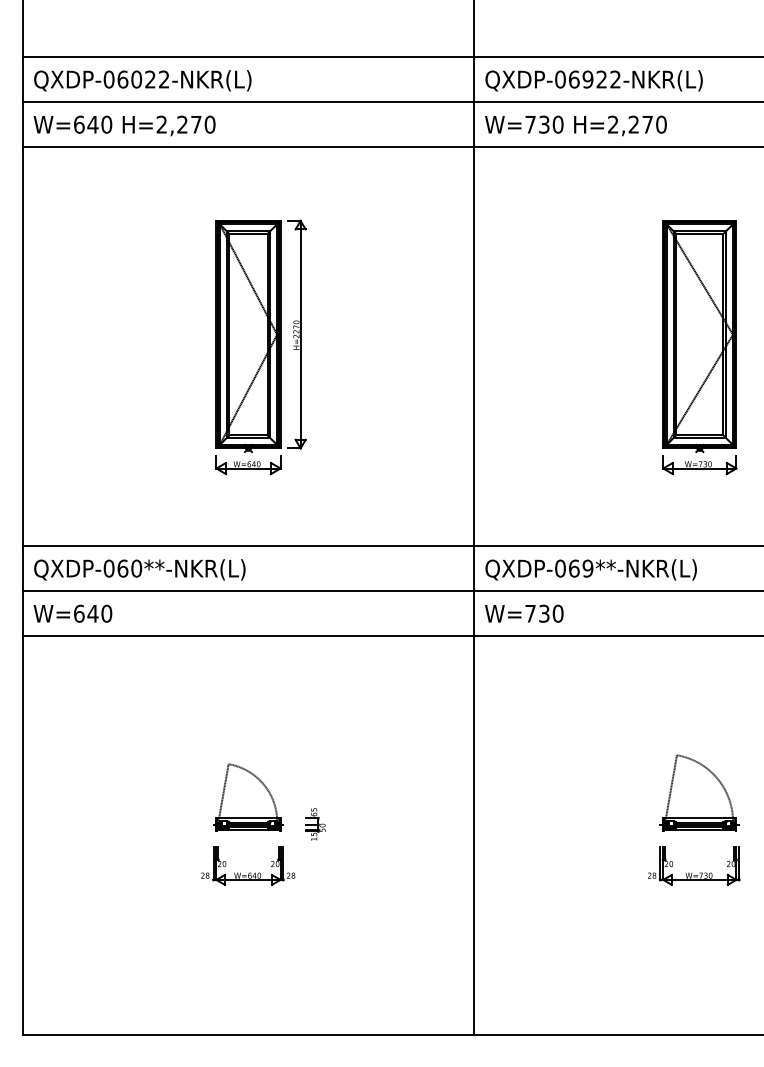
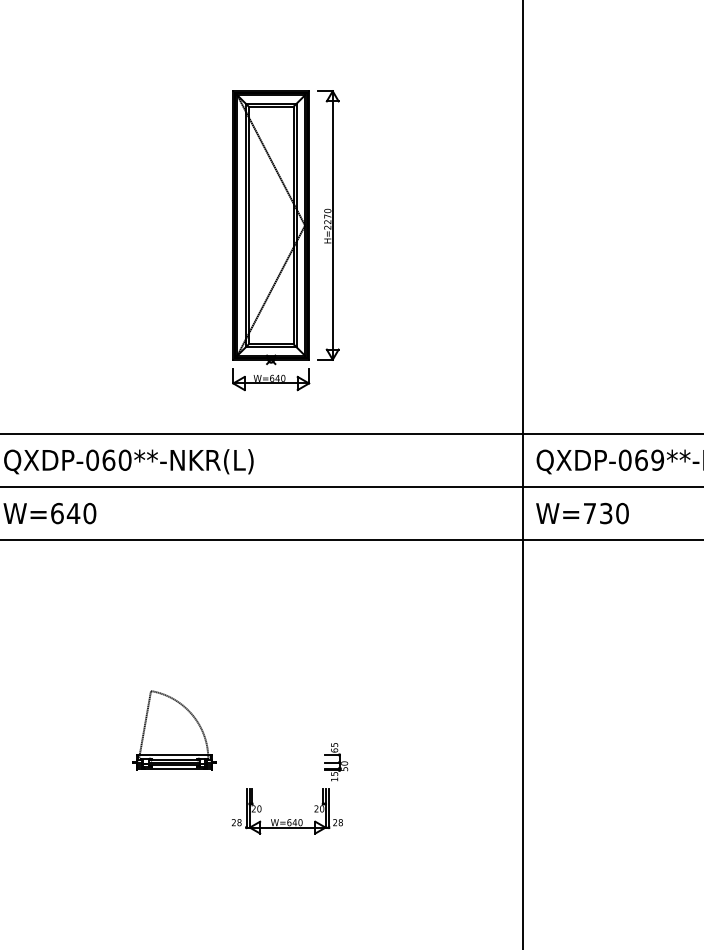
part: (260, 347) -> (285, 240), moved
part: (248, 797) -> (174, 730), moved
part: (249, 872) -> (288, 818), moved

